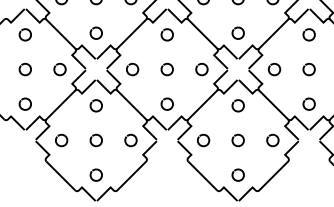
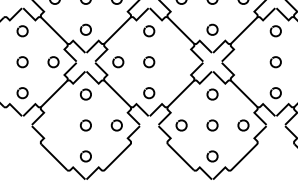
curve: (270, 67) -> (241, 60), removed
curve: (205, 72) -> (183, 64), removed
curve: (58, 137) -> (52, 122), removed

